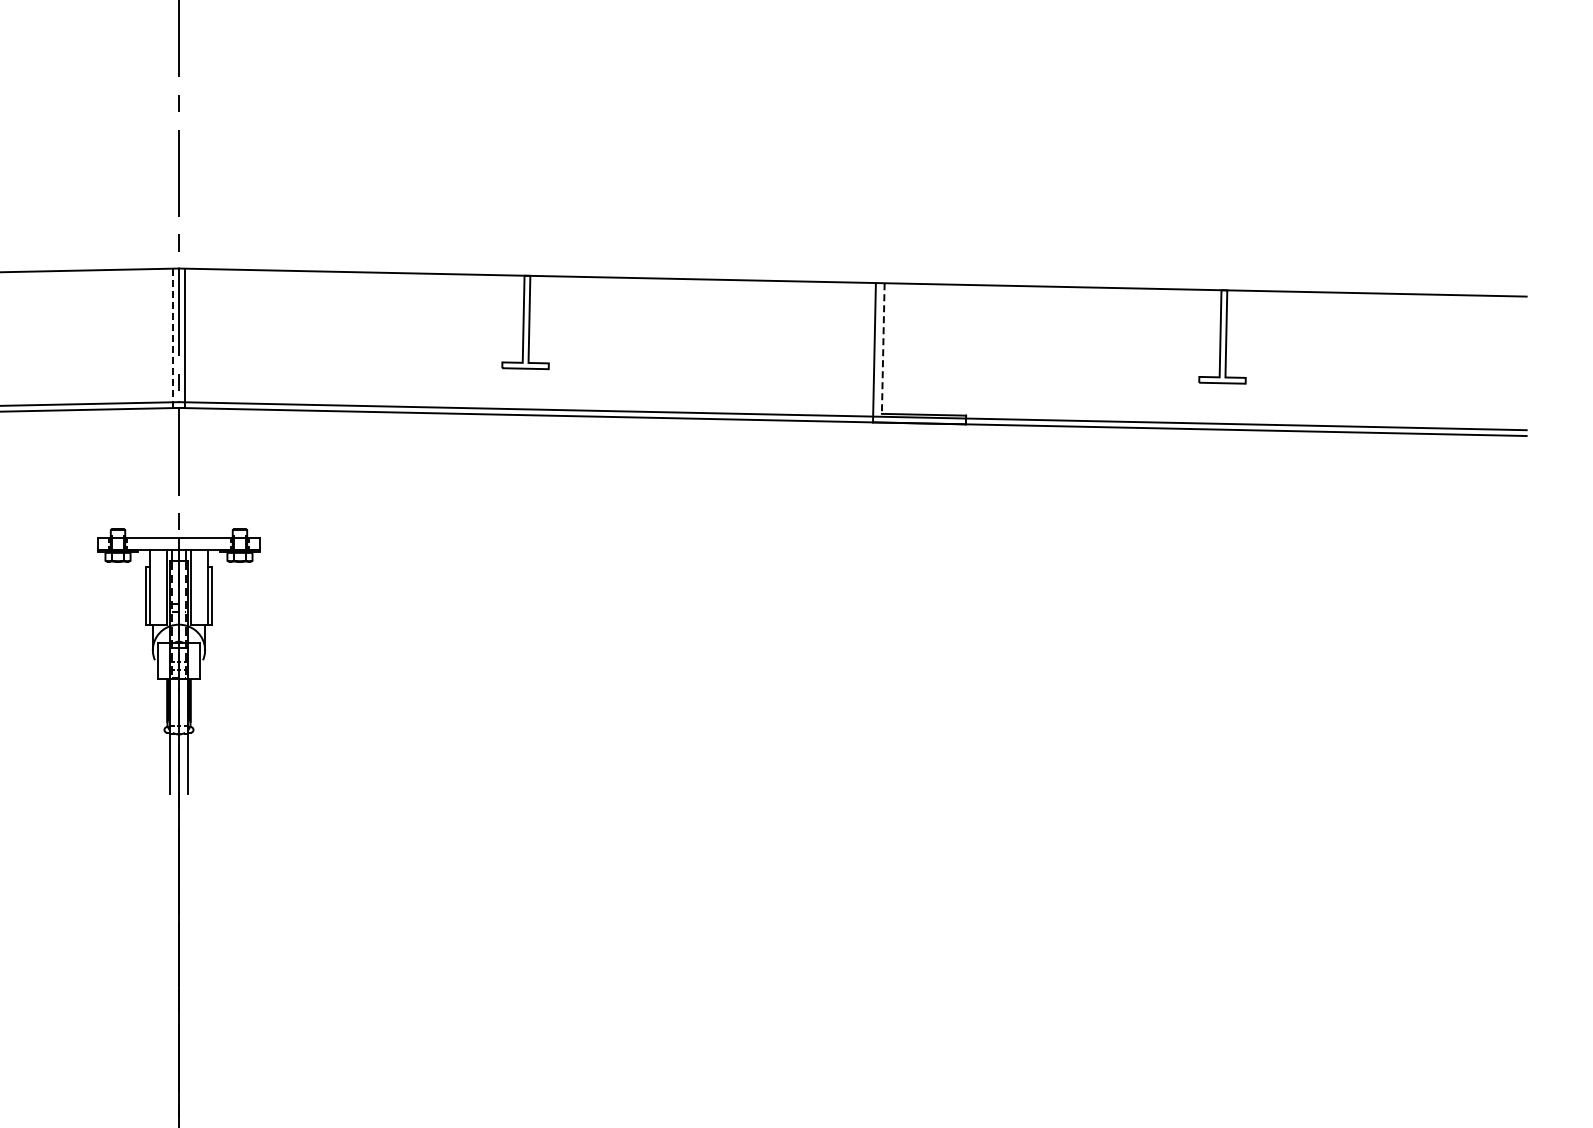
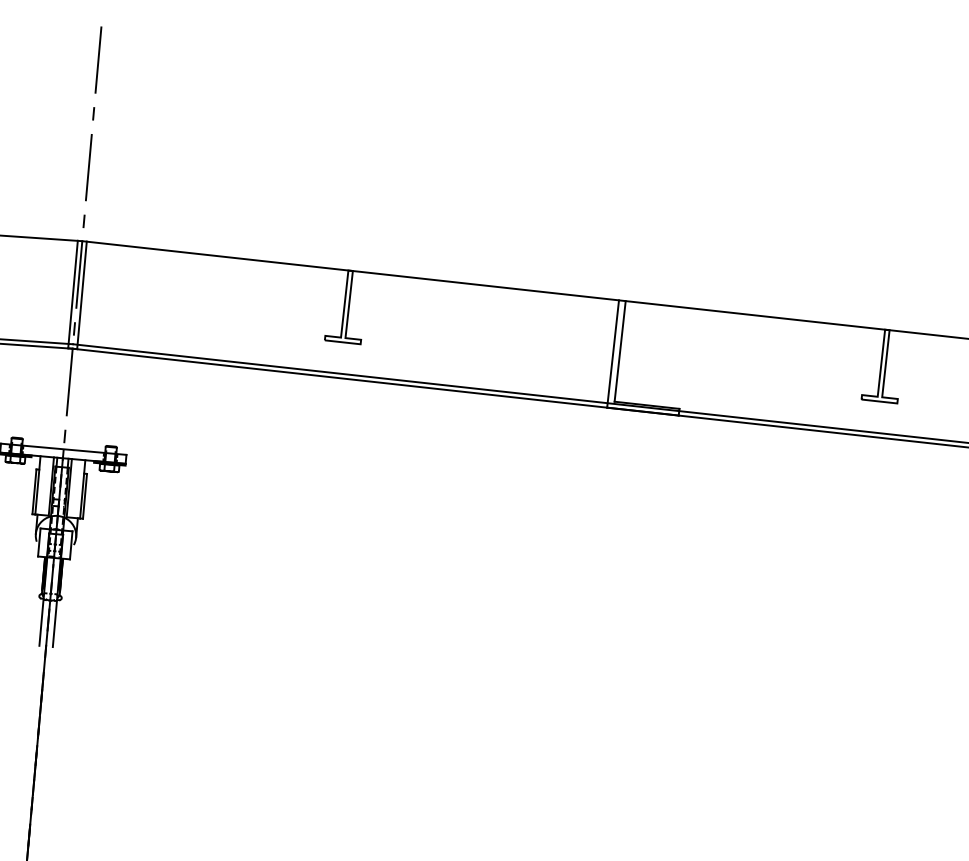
line: (173, 338) -> (73, 294), dashed -> solid
line: (883, 349) -> (620, 352), dashed -> solid

